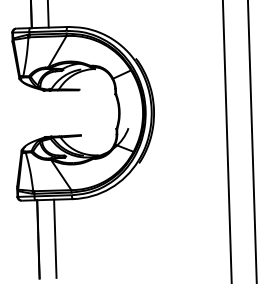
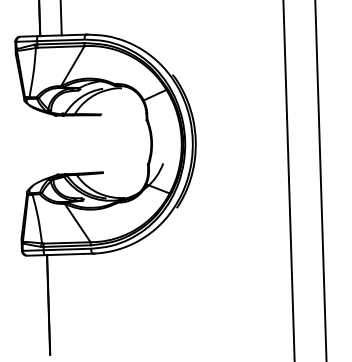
line: (54, 238) -> (69, 303), removed

